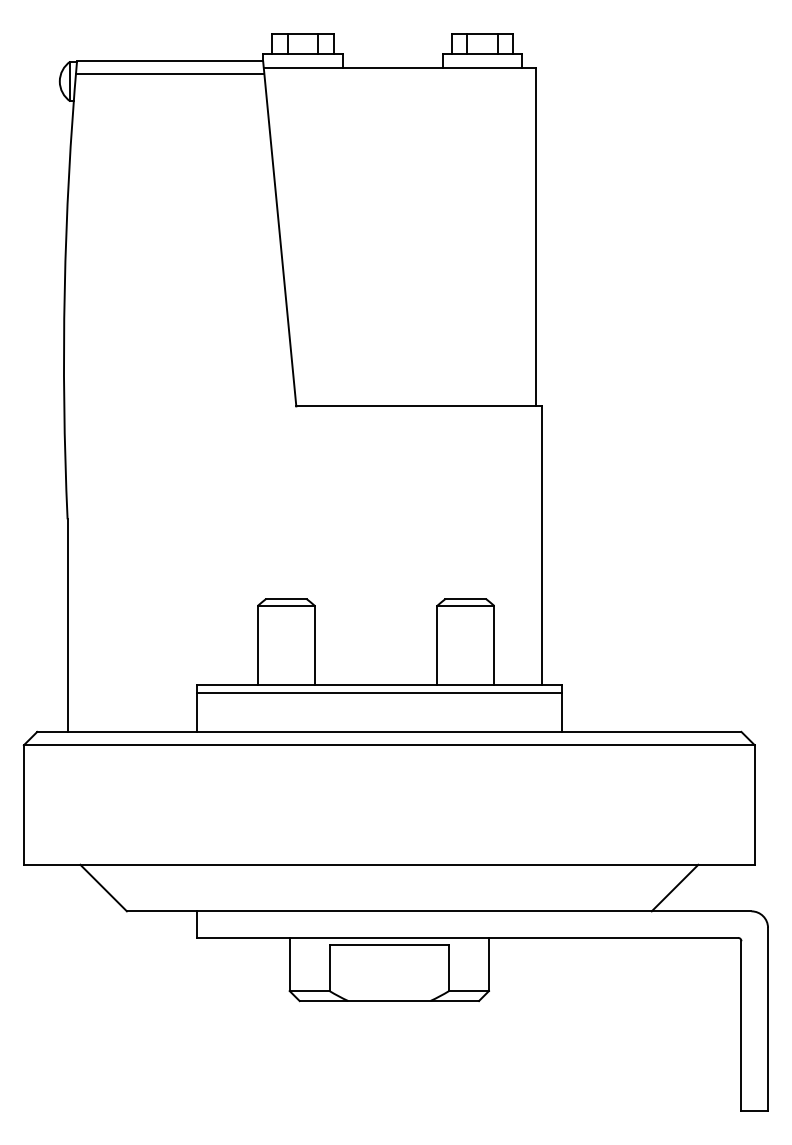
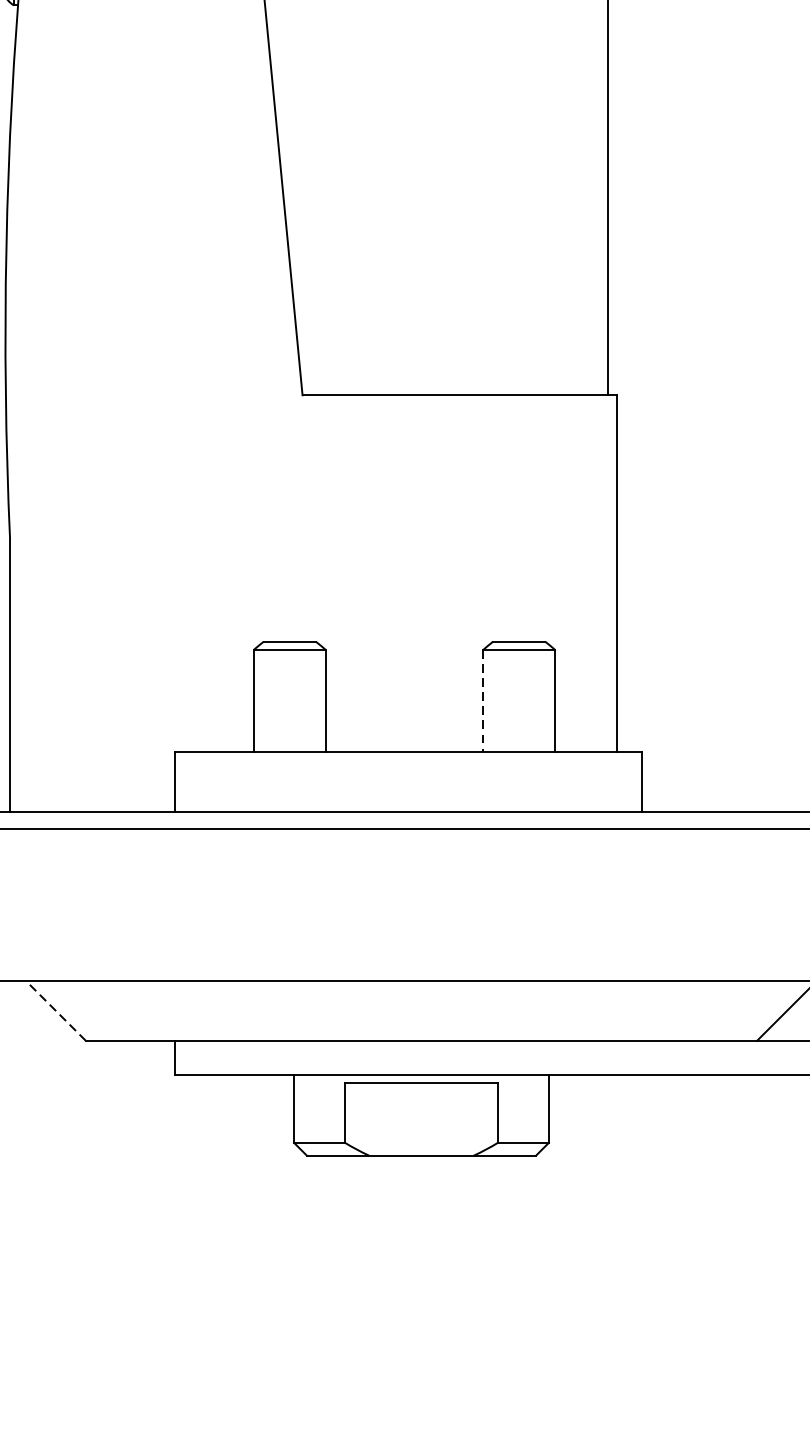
line: (437, 645) -> (483, 701), solid -> dashed
line: (379, 693) -> (408, 762), removed
line: (103, 888) -> (55, 1011), solid -> dashed

